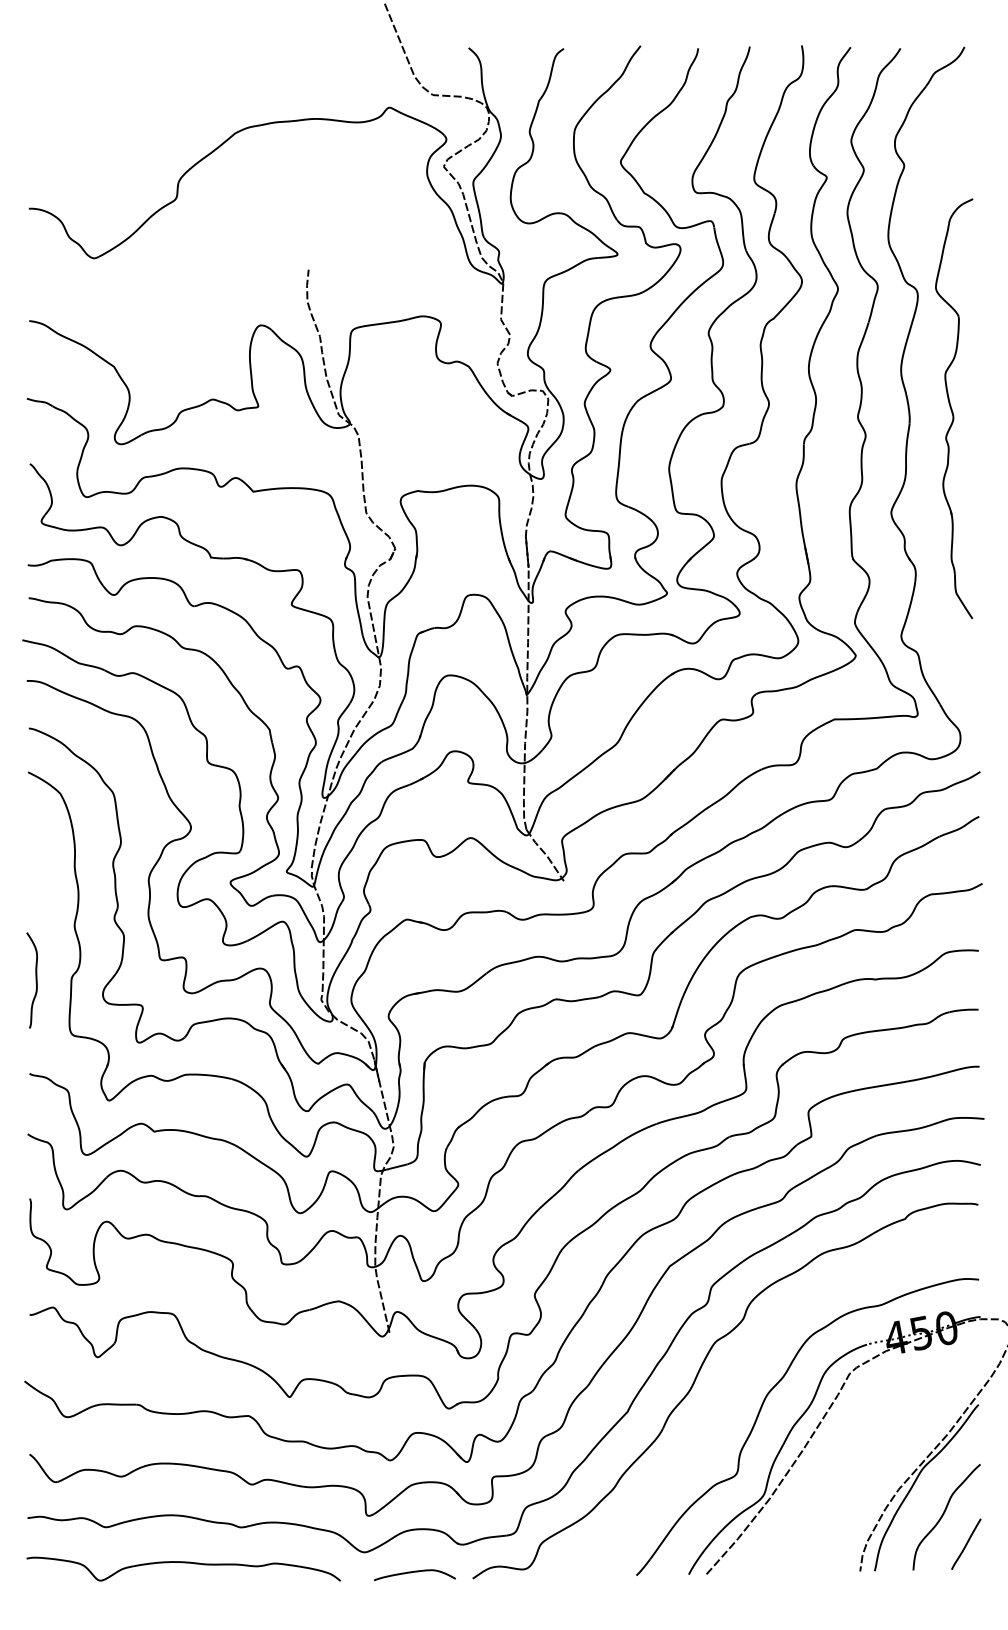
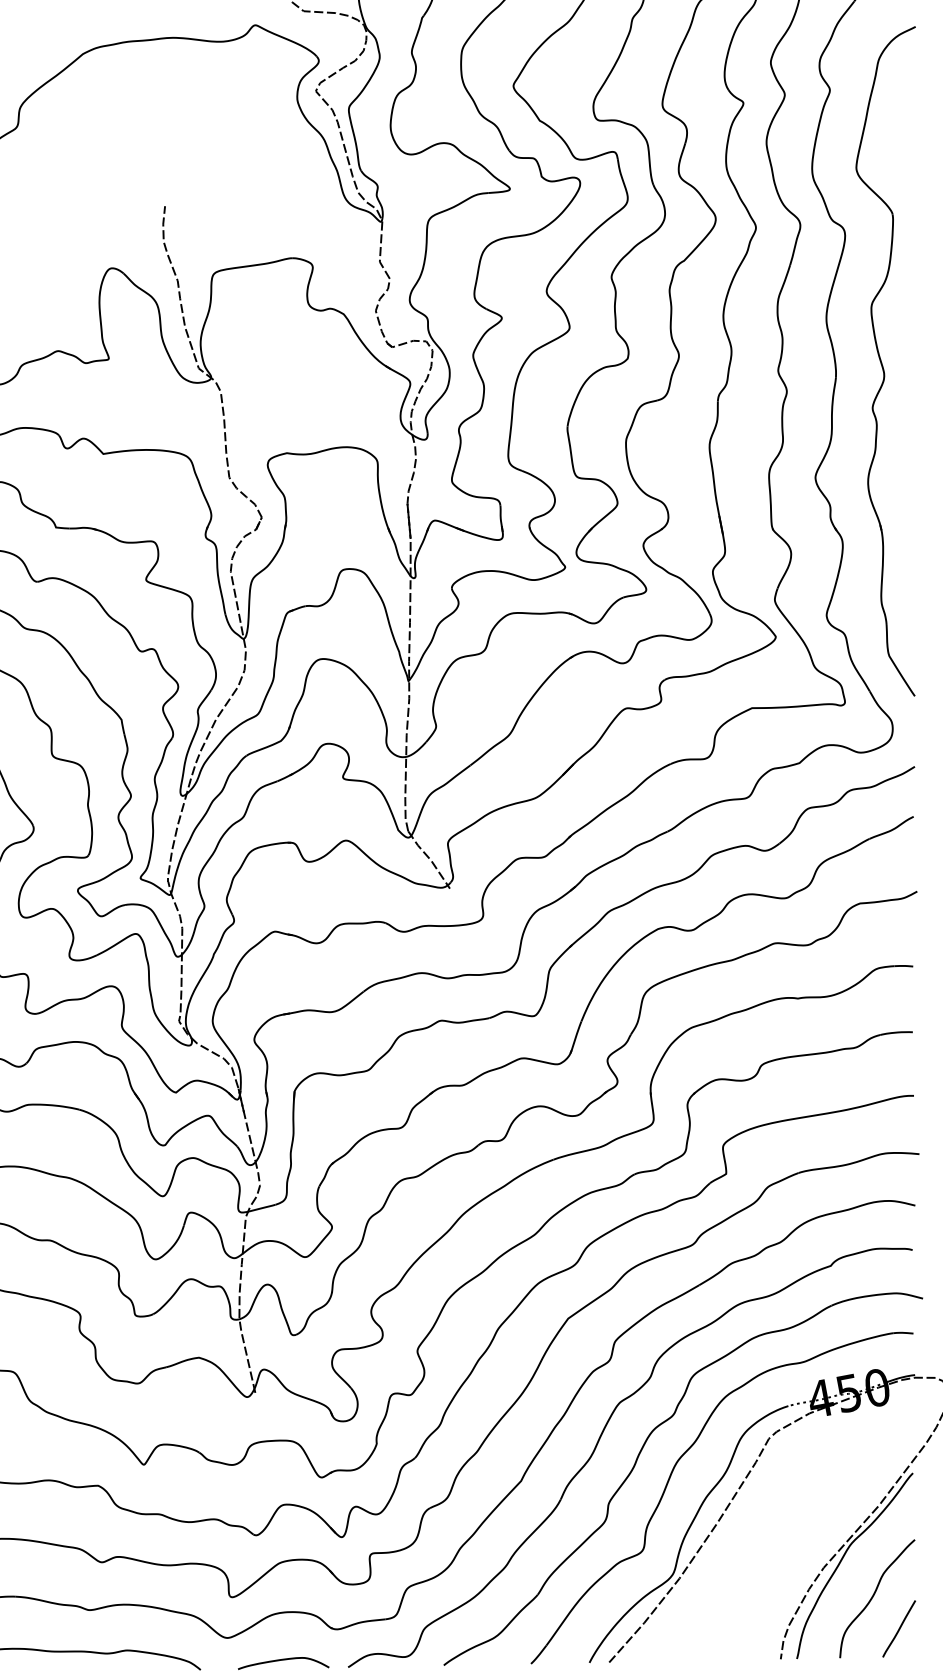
part: (954, 408) -> (886, 361), size x1.43
part: (731, 1395) -> (637, 1462), added

